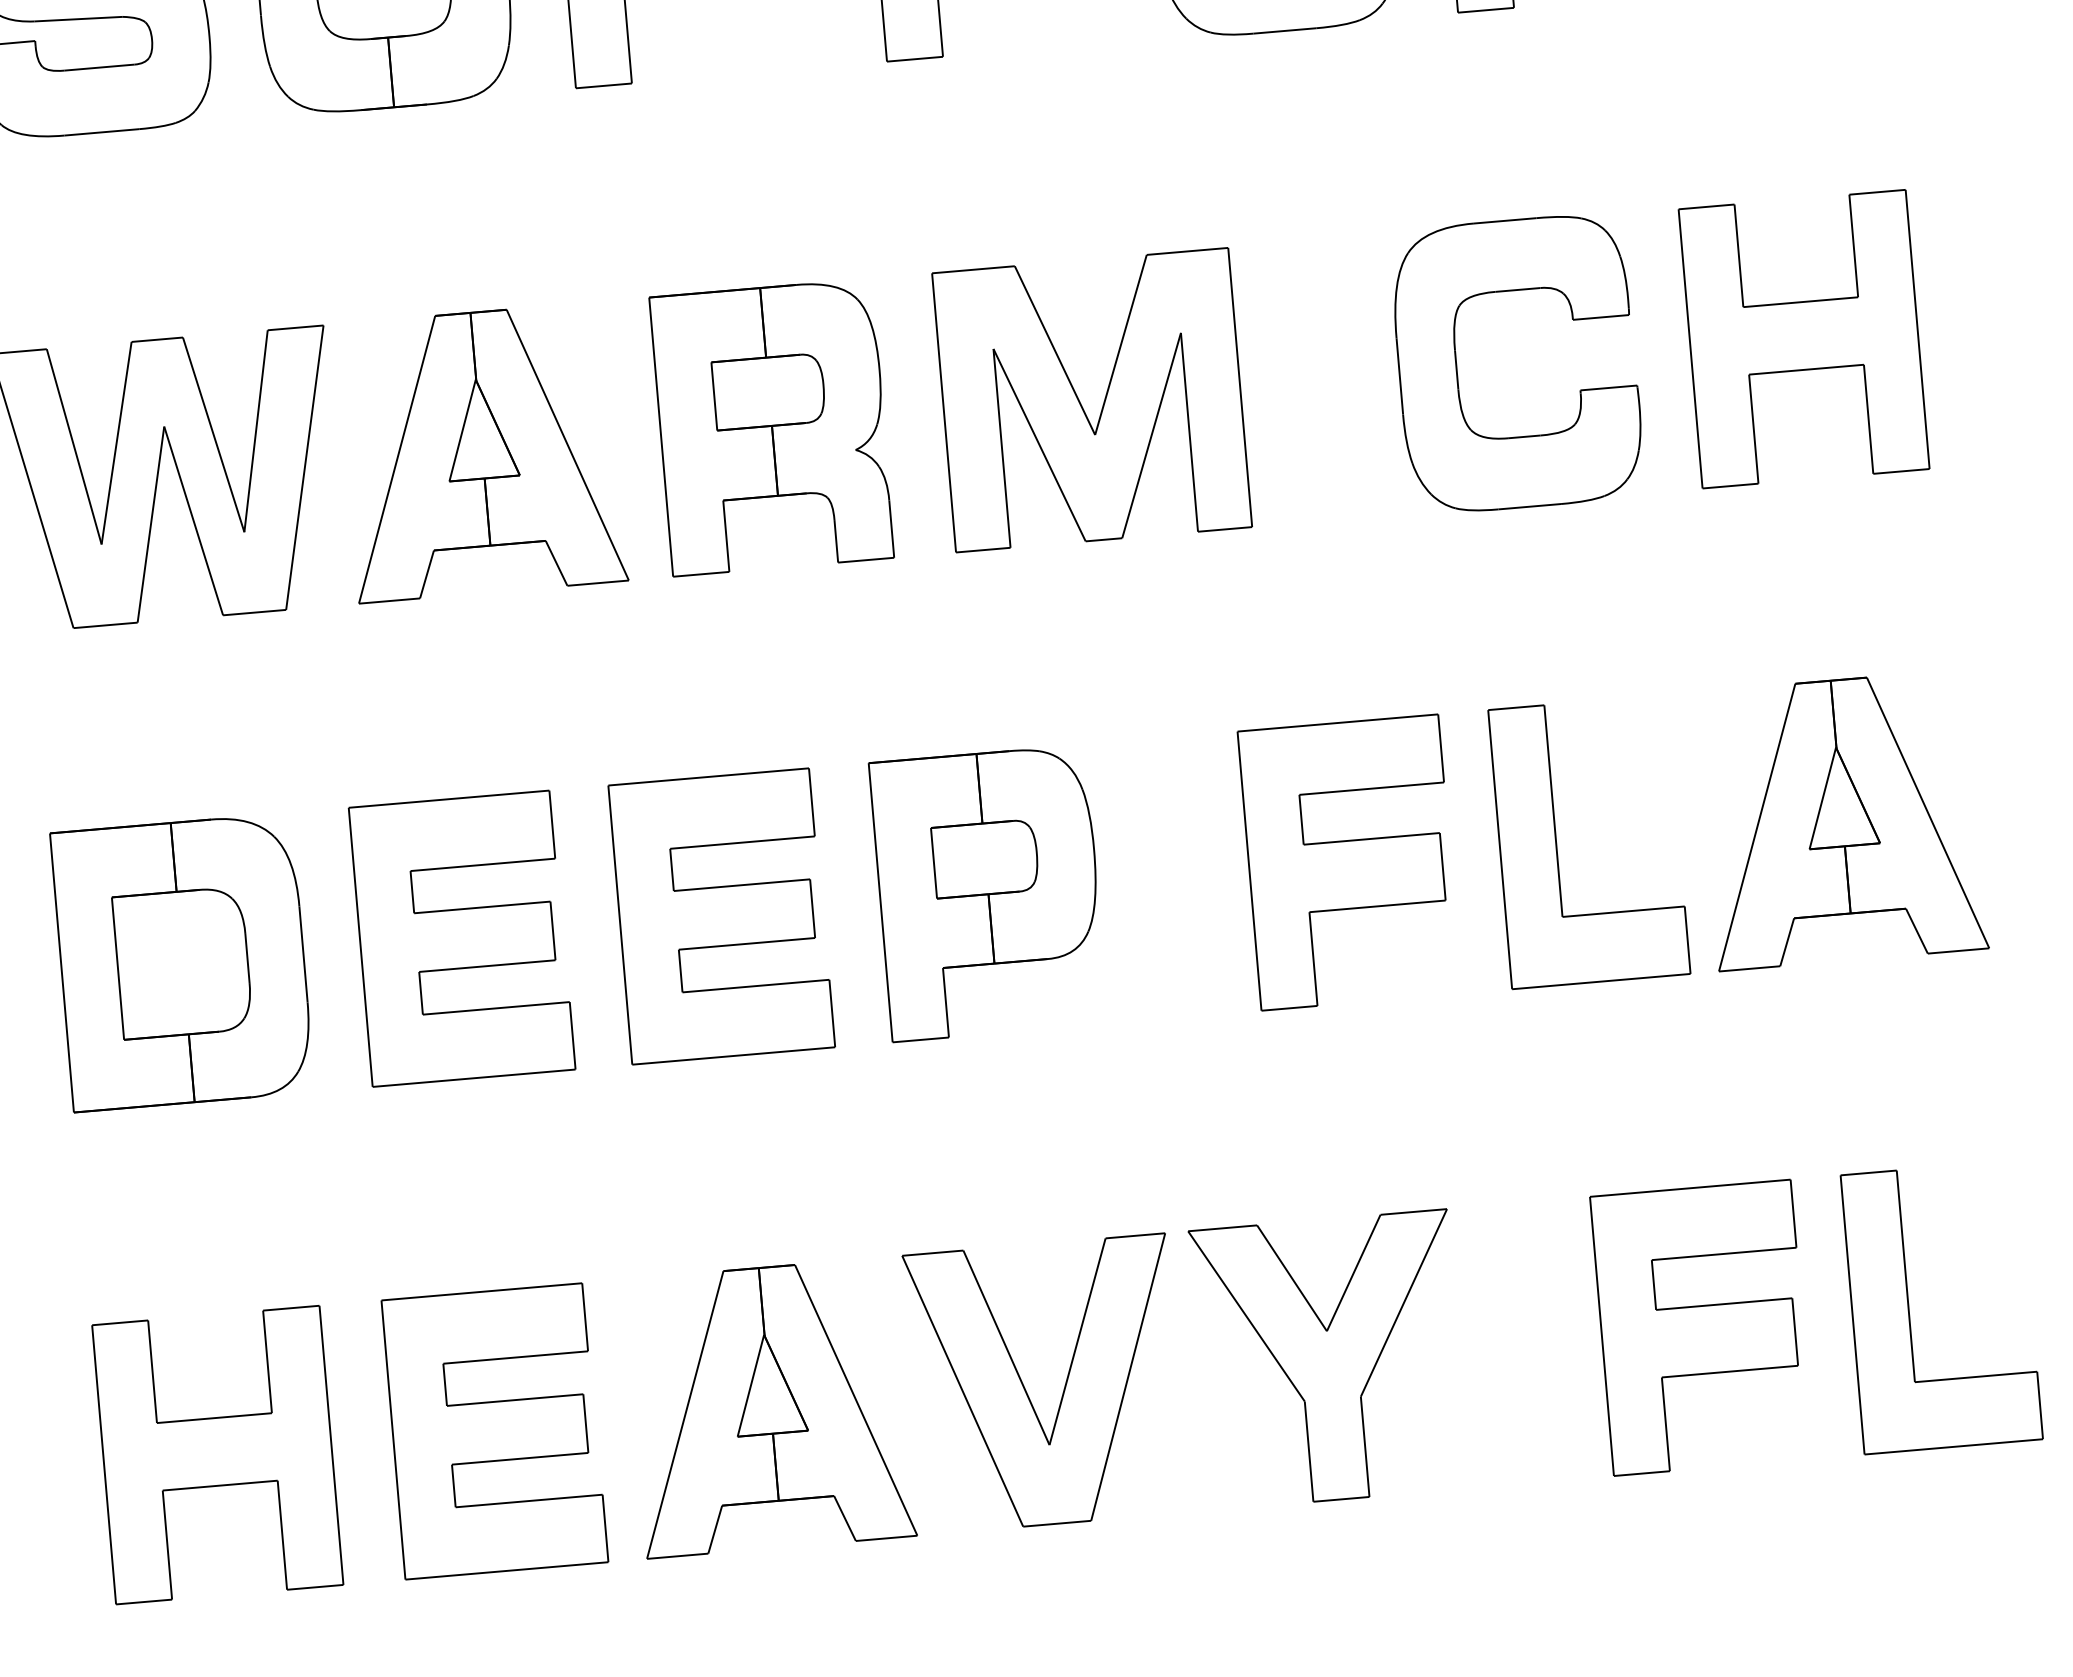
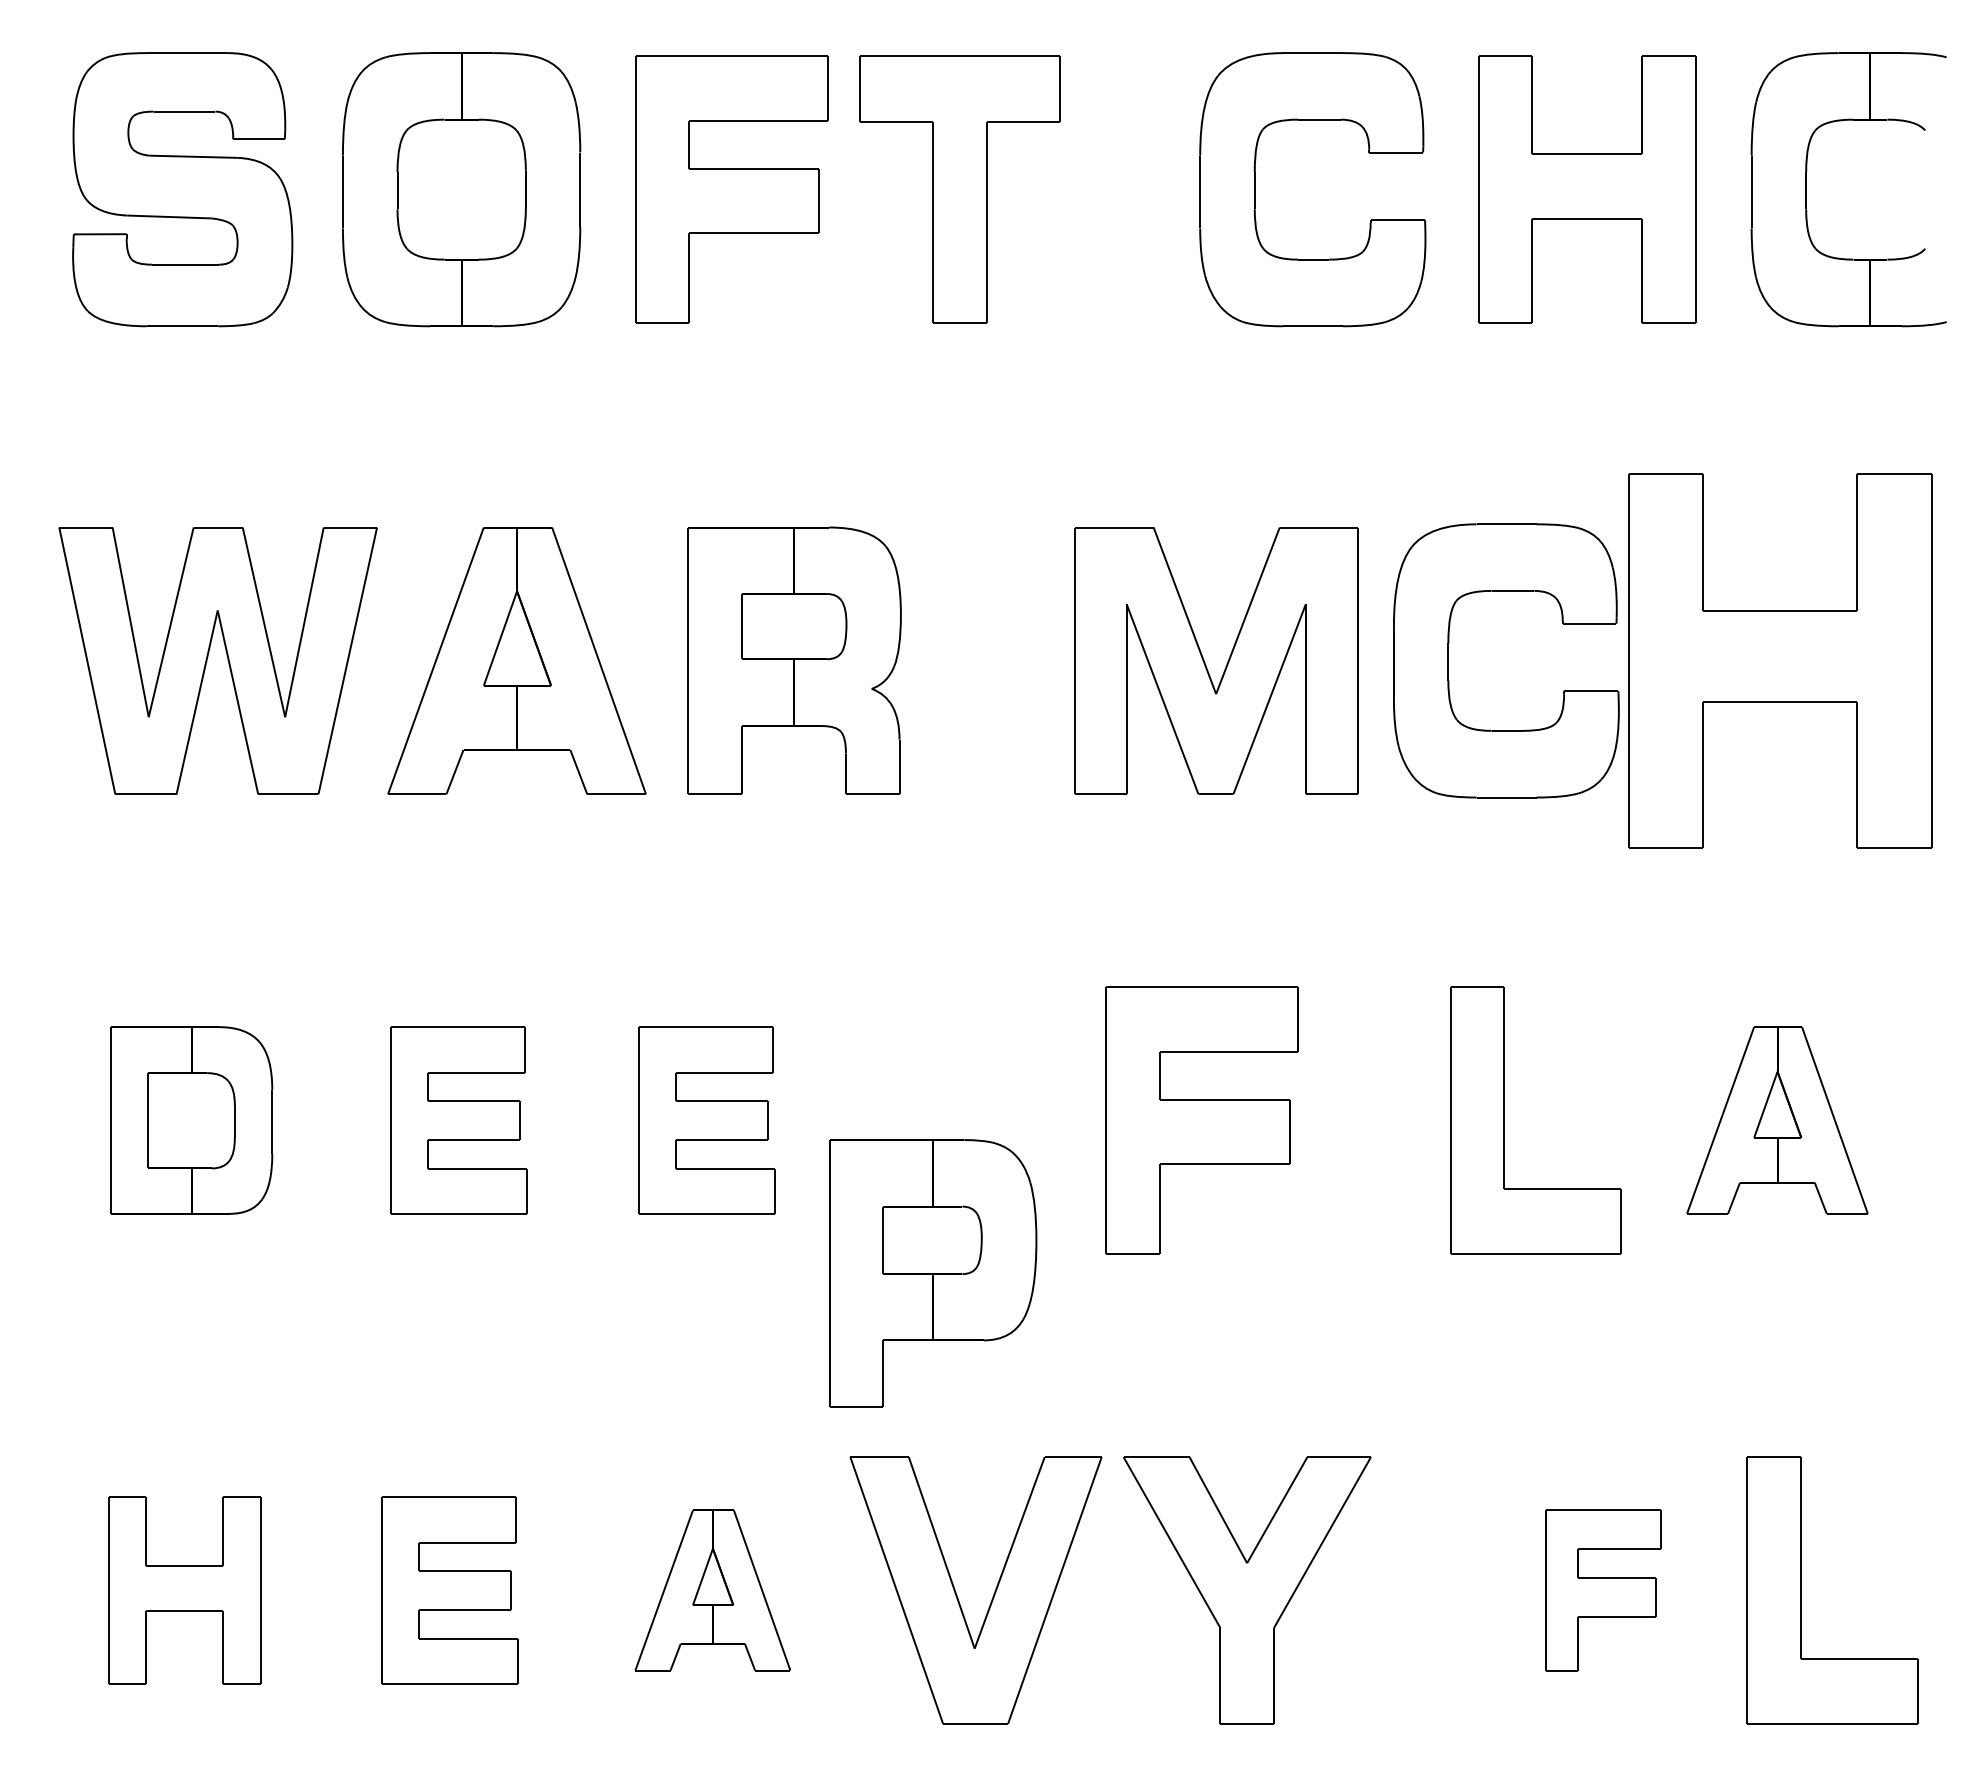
part: (1804, 338) -> (1780, 660), size x1.4
part: (1103, 401) -> (1226, 663), moved
part: (1842, 820) -> (1777, 1120), size x0.7
part: (1349, 862) -> (1201, 1120), moved
part: (989, 893) -> (933, 1273), moved
part: (721, 916) -> (706, 1120), size x0.7
part: (461, 938) -> (458, 1120), size x0.7
part: (182, 962) -> (191, 1120), size x0.7
part: (1702, 1327) -> (1603, 1590), size x0.6
part: (769, 1407) -> (712, 1590), size x0.6
part: (494, 1431) -> (449, 1590), size x0.7
part: (217, 1455) -> (184, 1590), size x0.7

